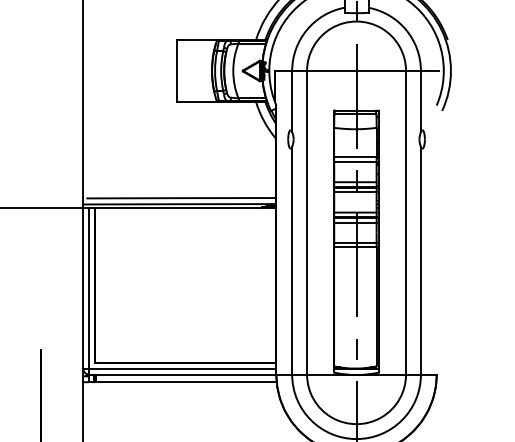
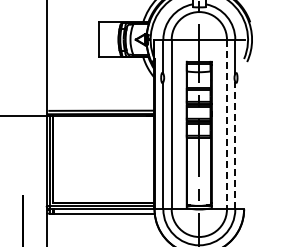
line: (405, 222) -> (226, 124), solid -> dashed
line: (421, 260) -> (235, 145), solid -> dashed

